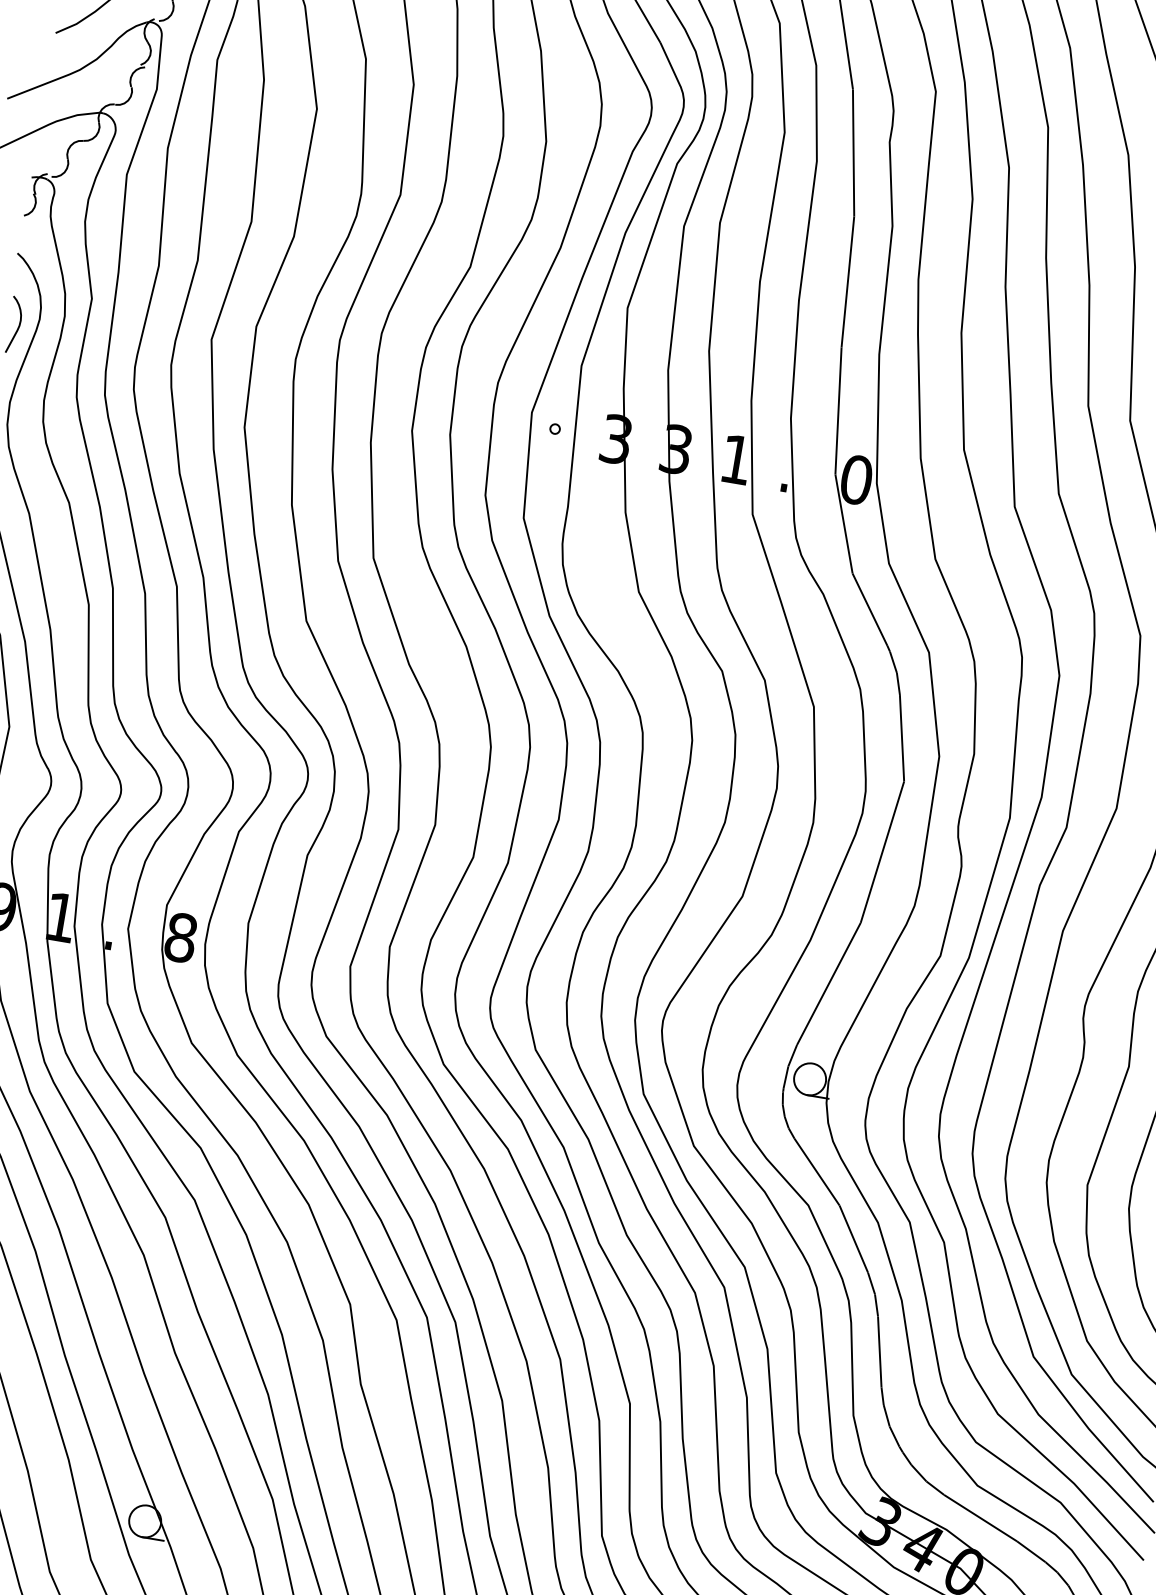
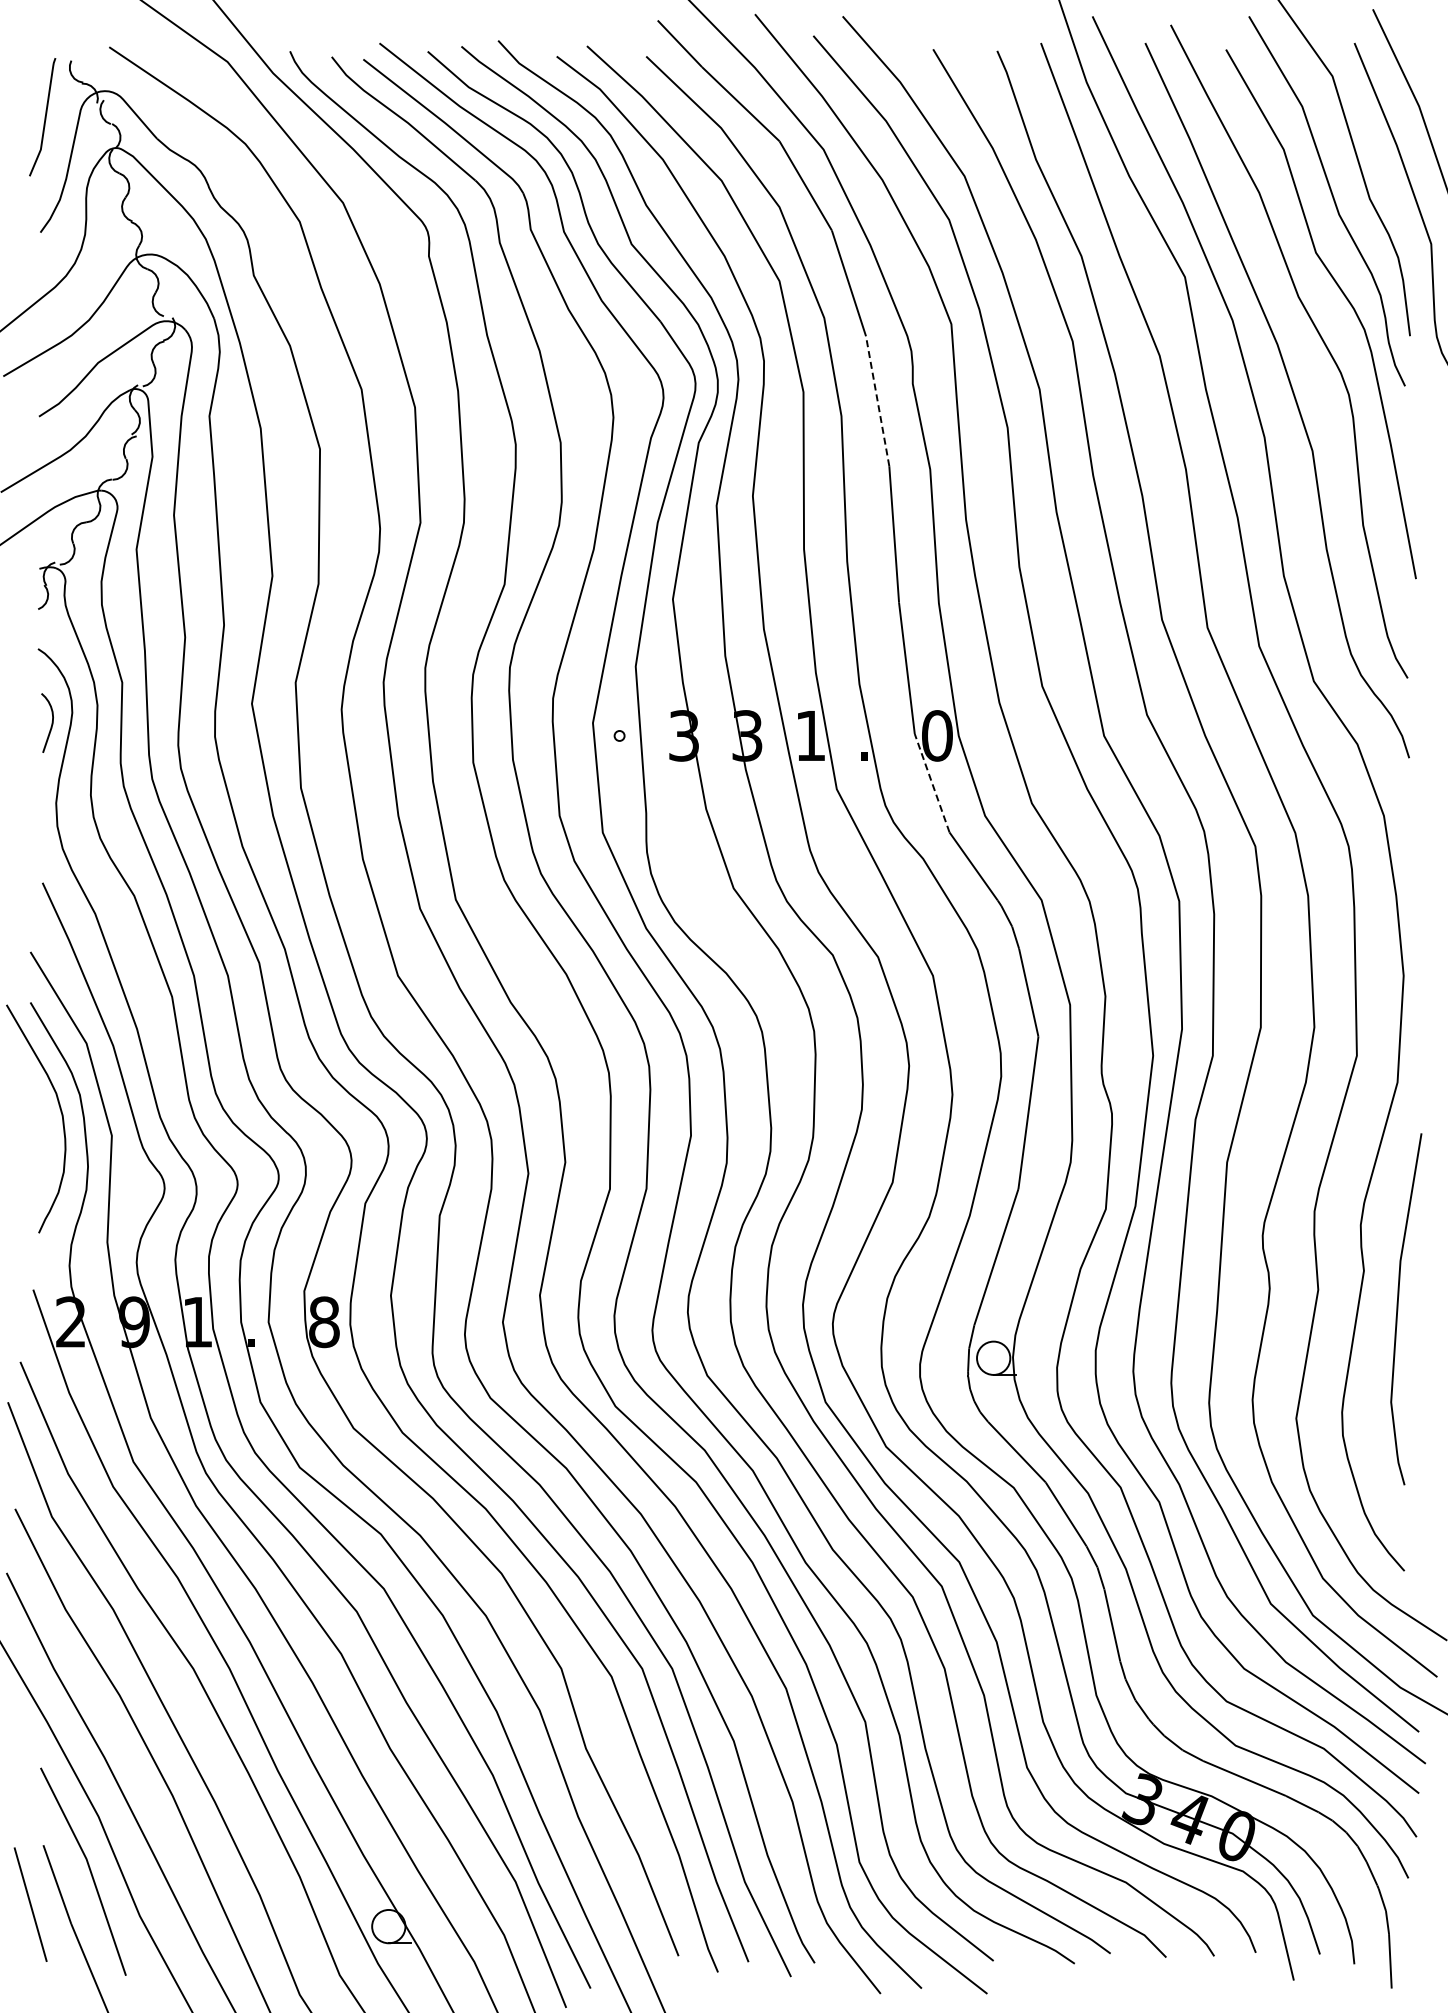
line: (853, 152) -> (877, 400), solid -> dashed
line: (844, 523) -> (932, 782), solid -> dashed

